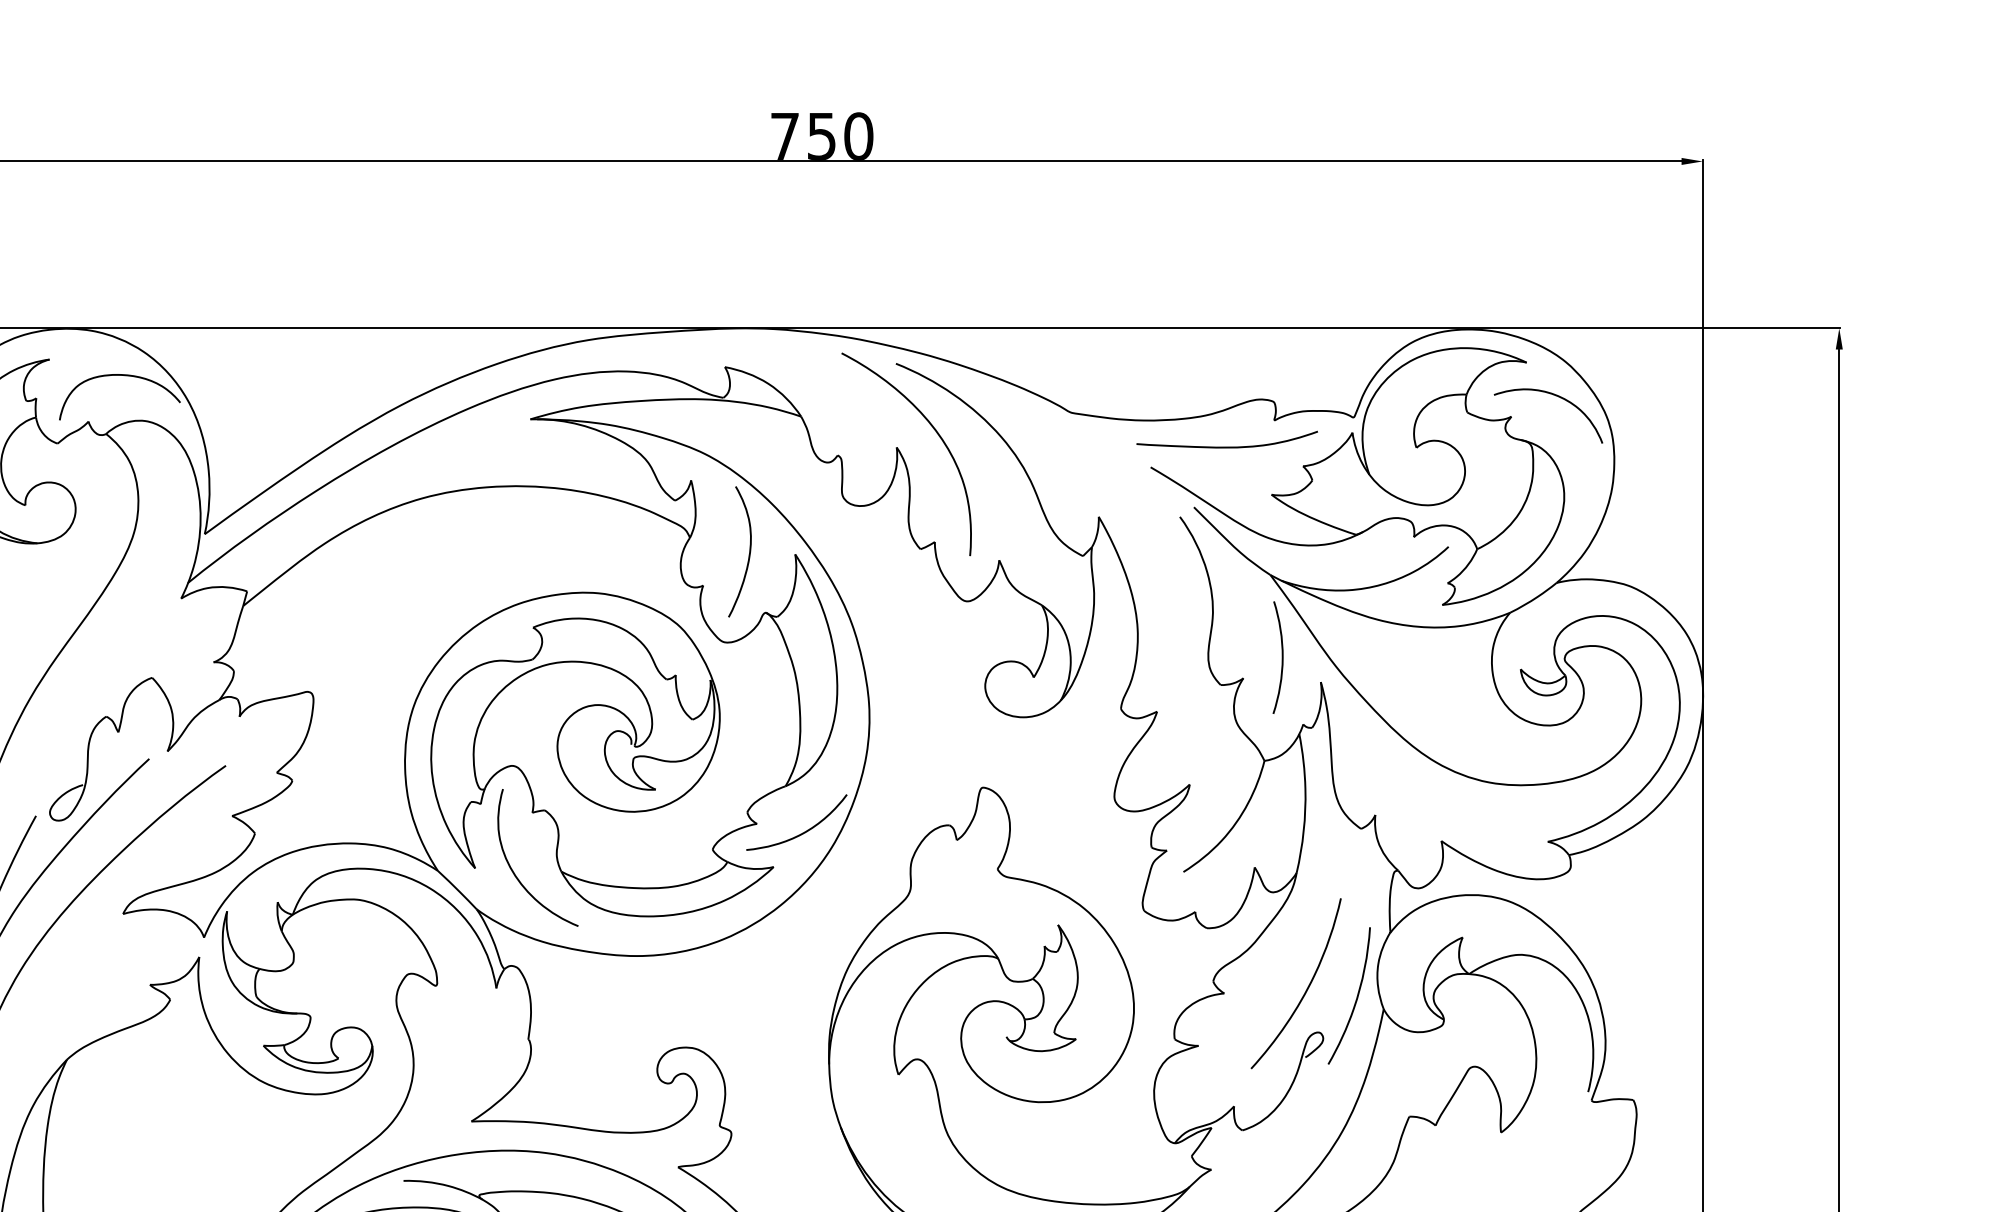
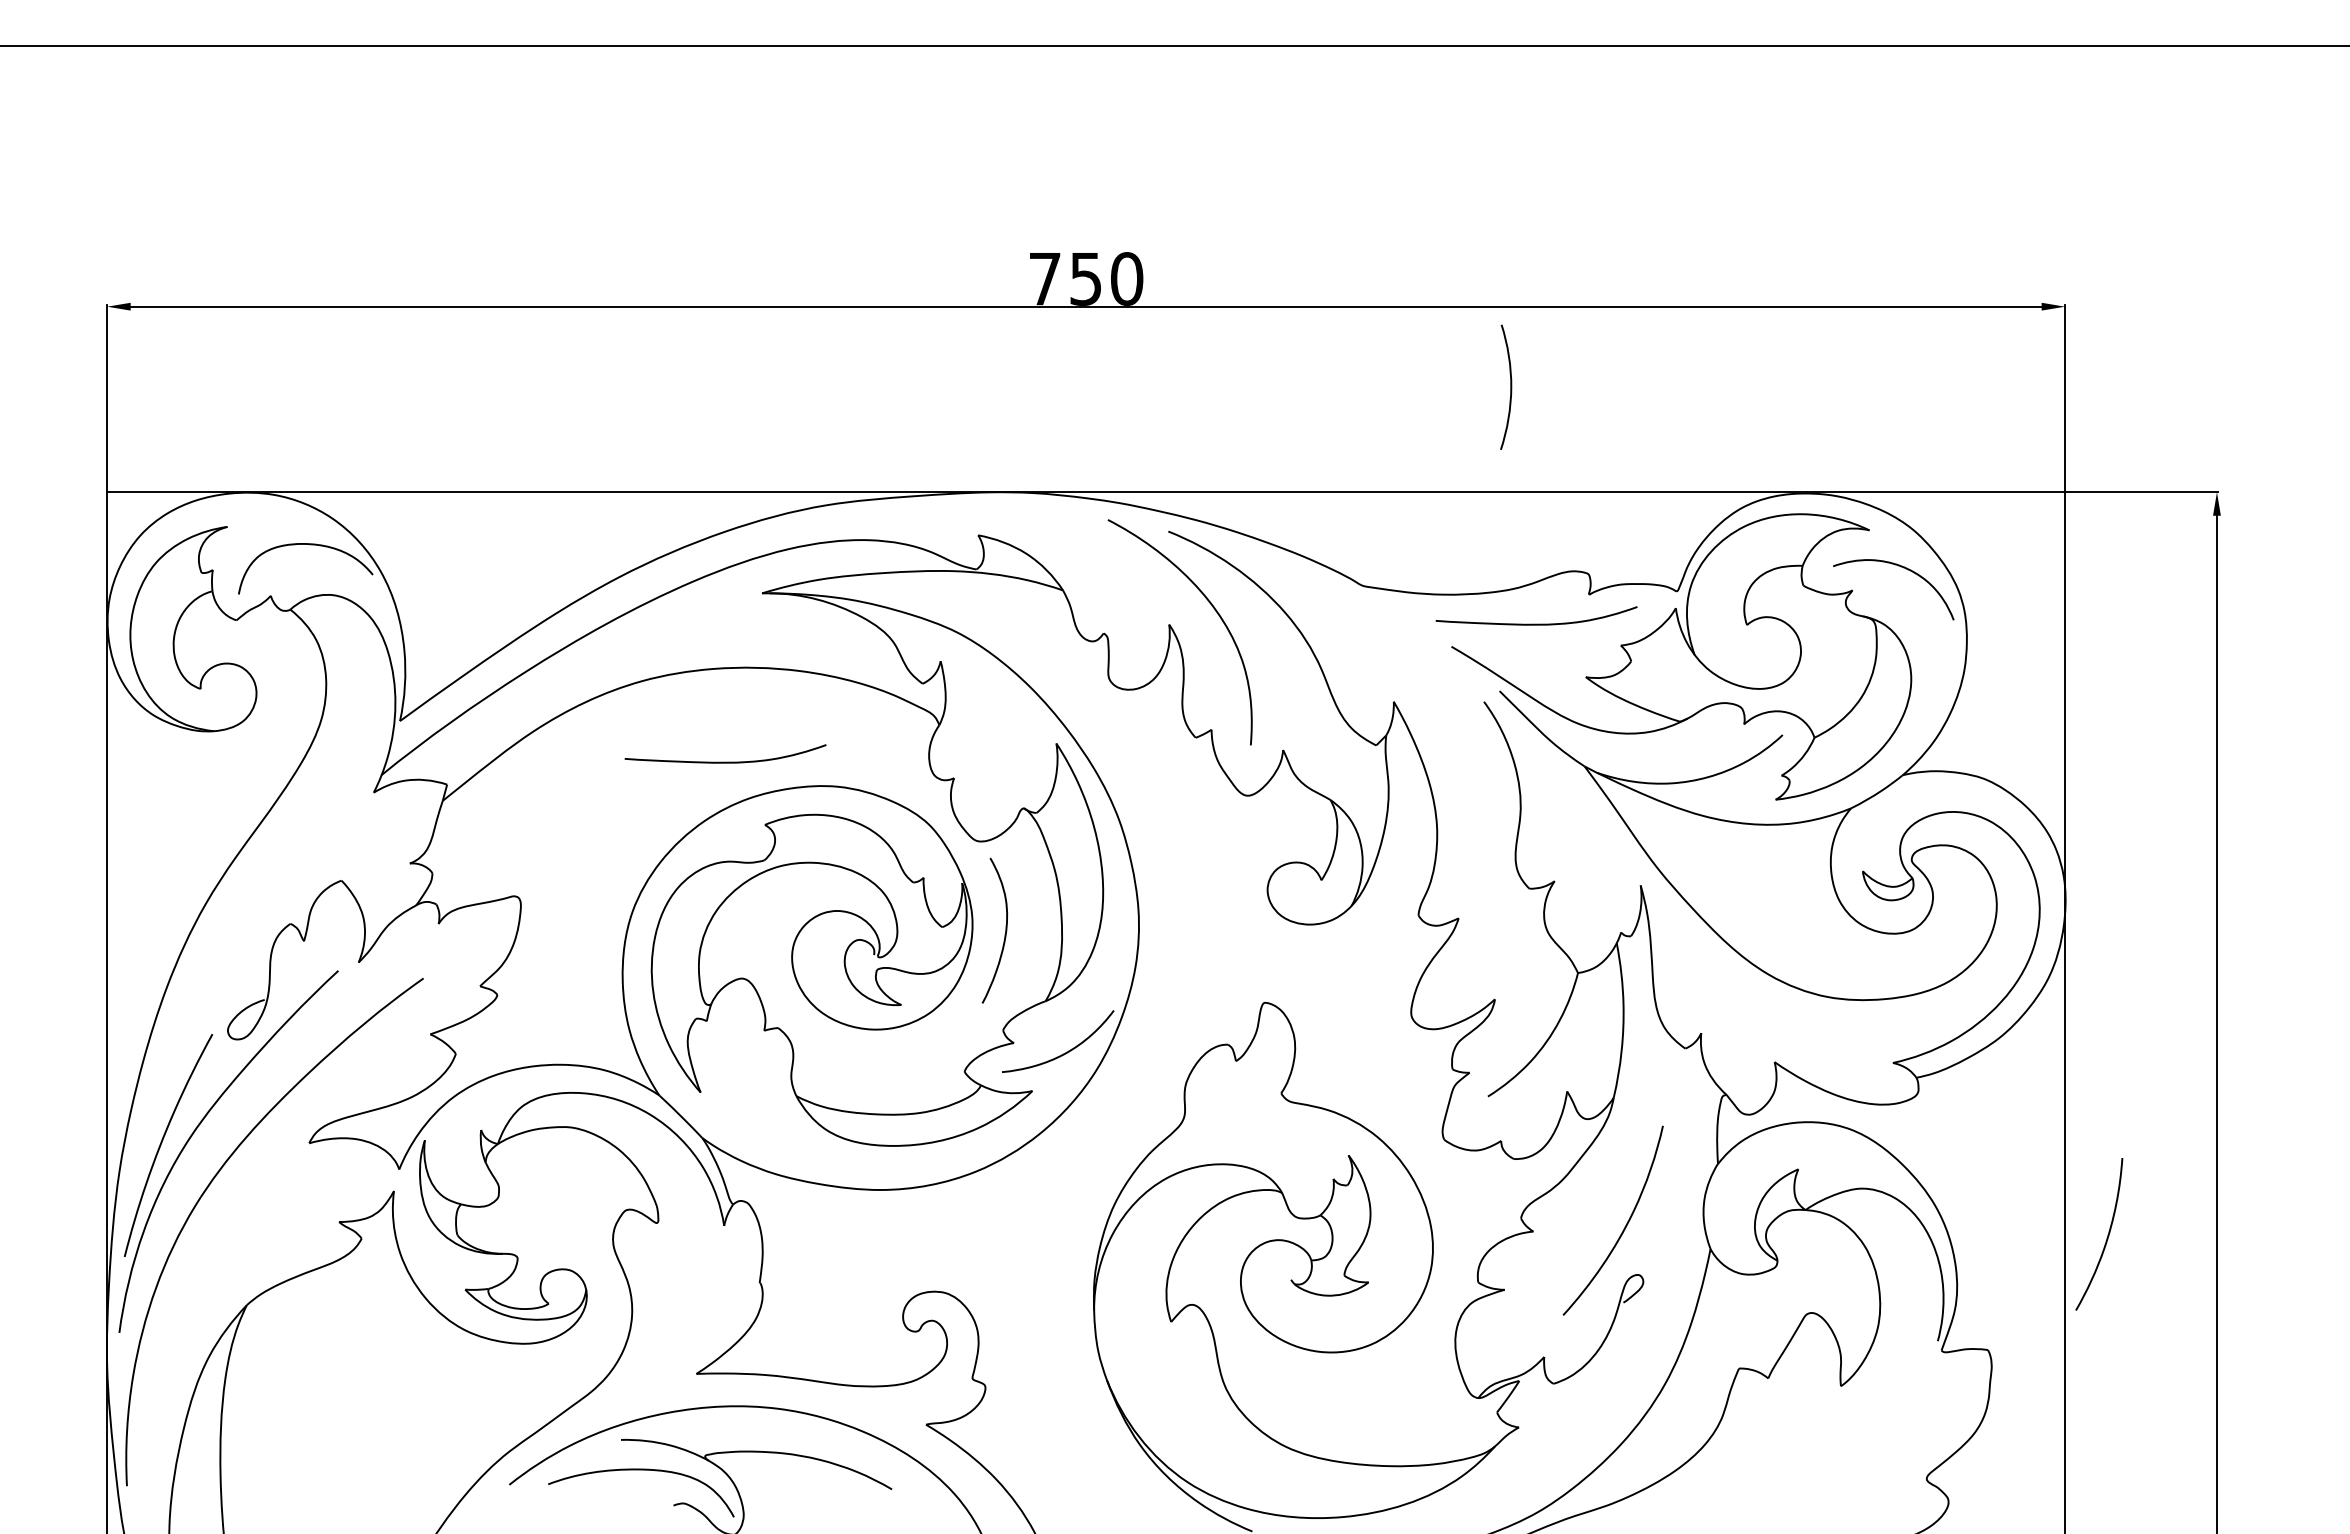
curve: (748, 555) -> (1004, 934), moved
curve: (497, 570) -> (725, 761), added
curve: (1282, 656) -> (1510, 386), moved
curve: (513, 871) -> (743, 1095), removed
curve: (1355, 998) -> (2106, 1237), moved

